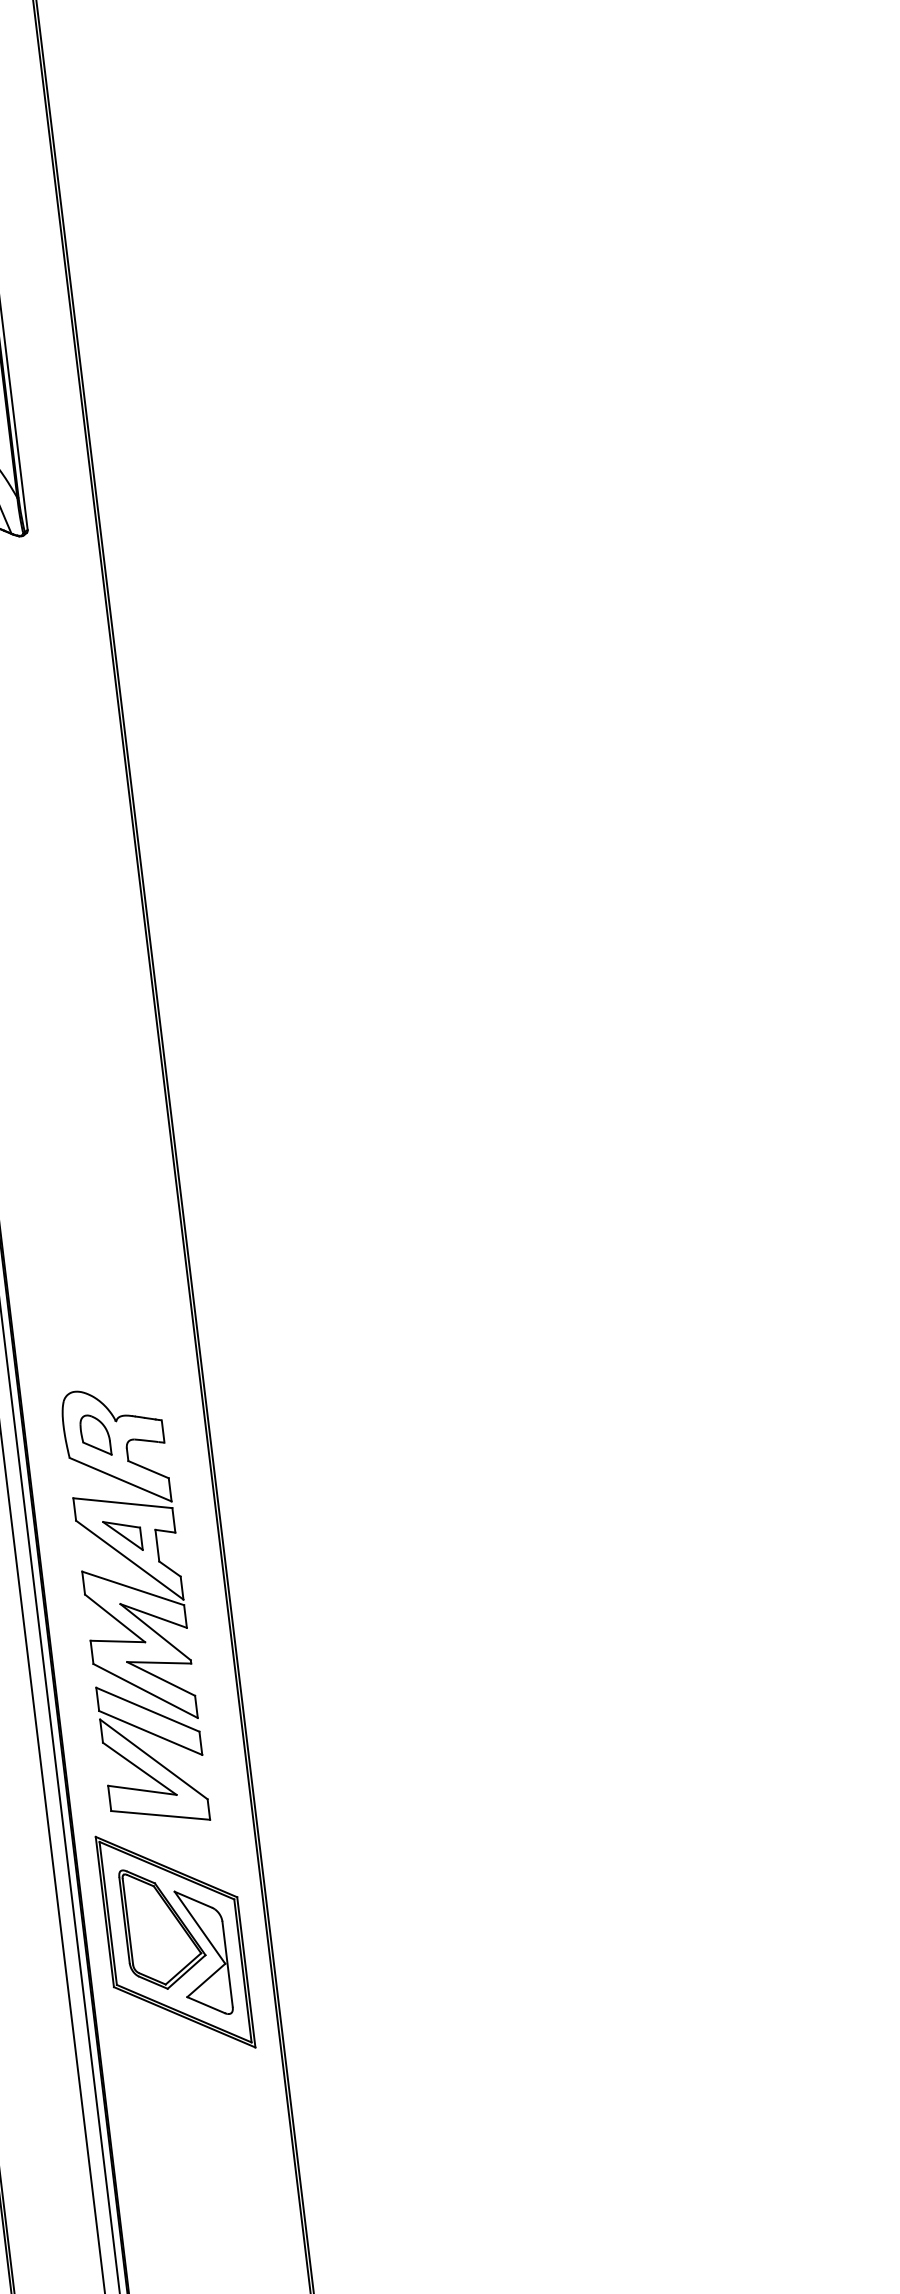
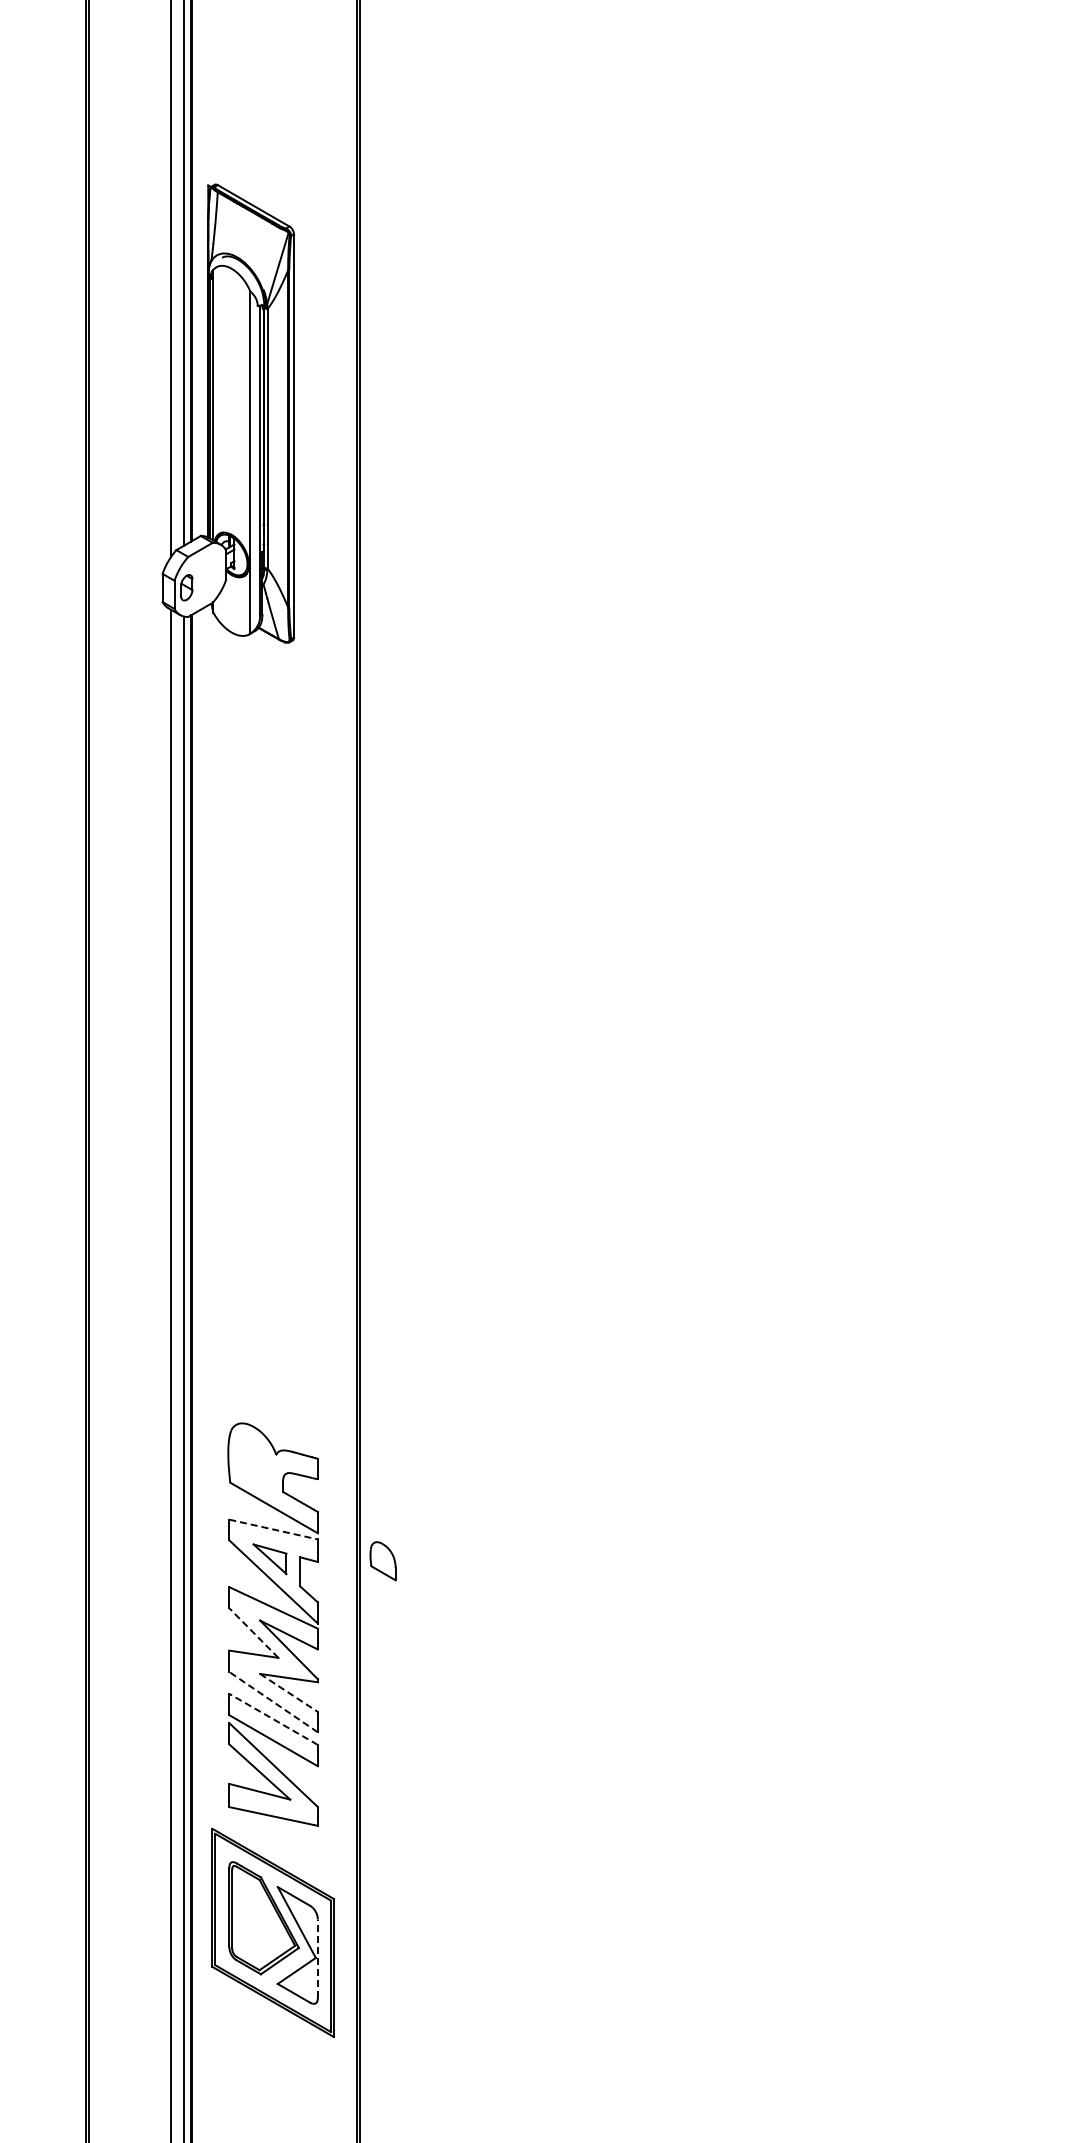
part: (94, 1435) -> (382, 1561), moved
line: (123, 1503) -> (274, 1529), solid -> dashed
line: (114, 1618) -> (253, 1633), solid -> dashed
line: (160, 1678) -> (288, 1692), solid -> dashed
line: (145, 1691) -> (273, 1702), solid -> dashed
line: (147, 1709) -> (273, 1719), solid -> dashed
line: (227, 1964) -> (317, 1958), solid -> dashed

